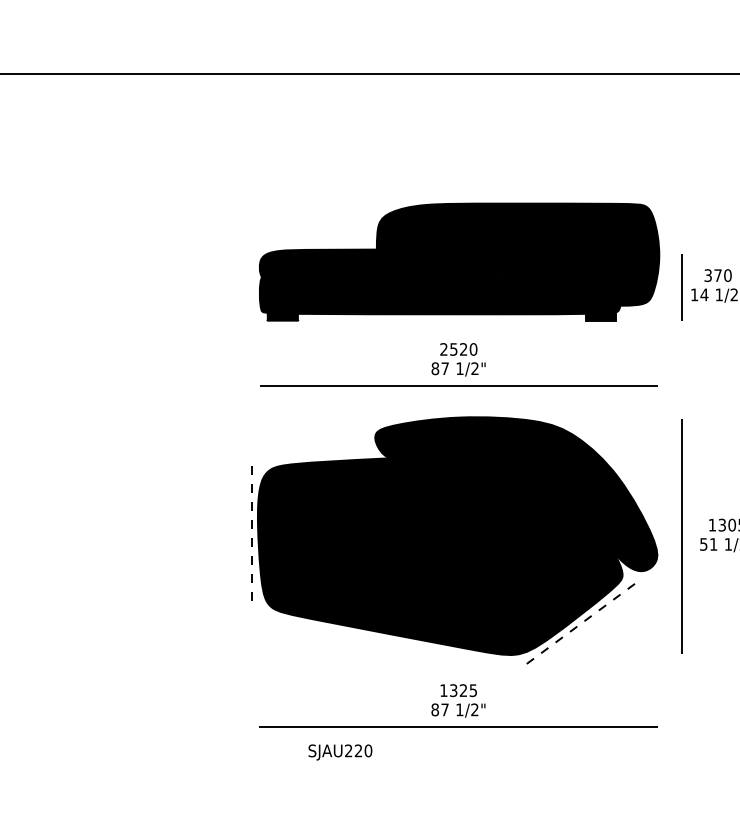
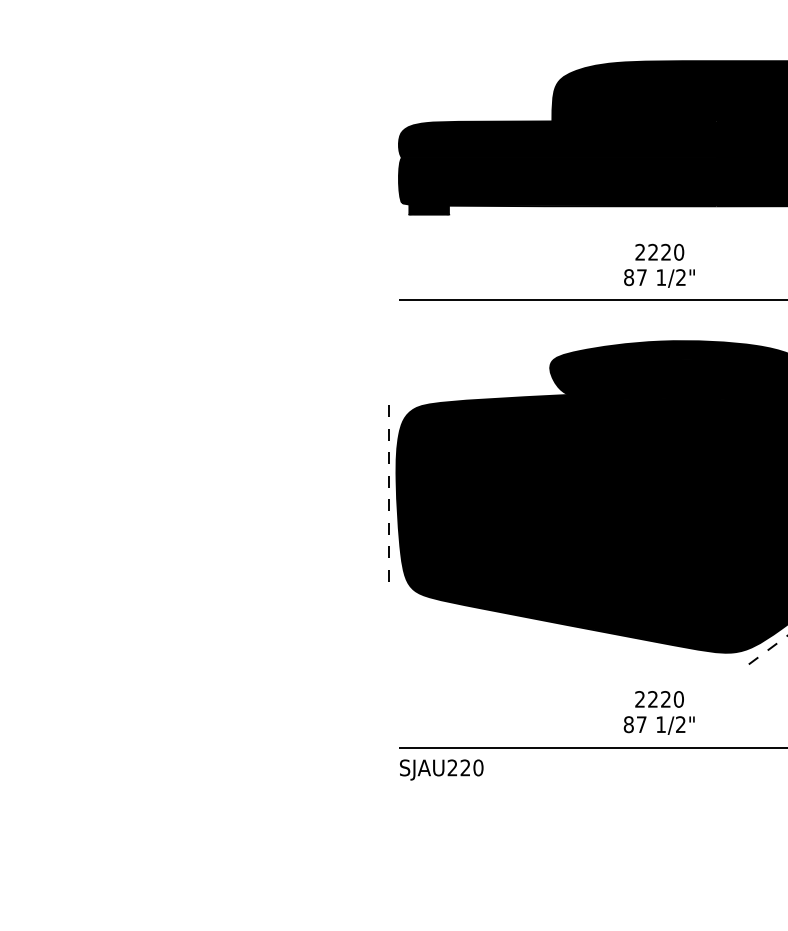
text: (453, 349) -> (652, 252), 2520 -> 2220
text: (458, 690) -> (659, 699), 1325 -> 2220
text: (340, 752) -> (441, 770), moved

